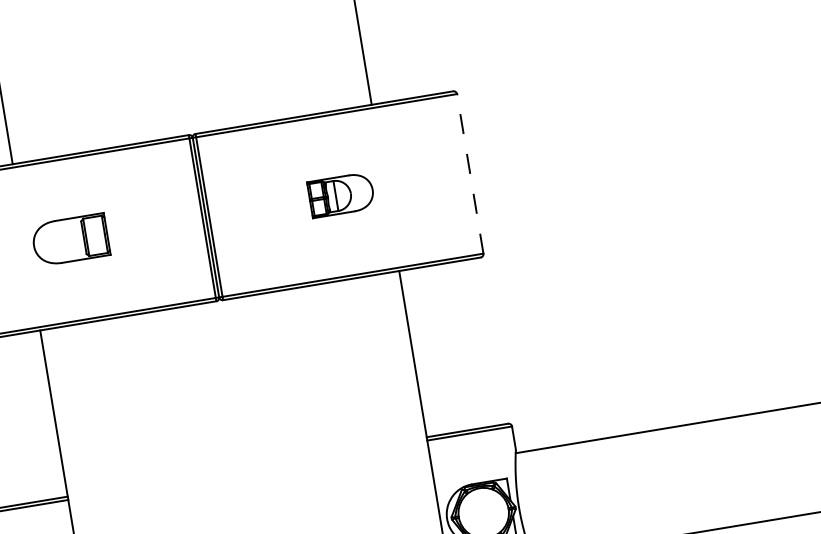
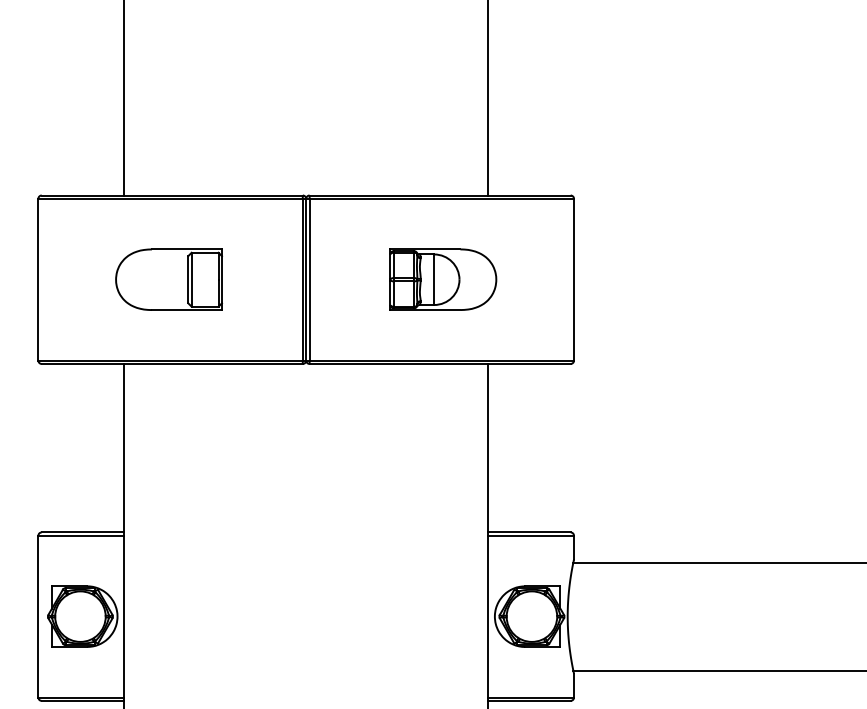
line: (470, 173) -> (574, 279), dashed -> solid
part: (341, 194) -> (443, 279), size x1.67
part: (70, 239) -> (168, 279), size x1.43

